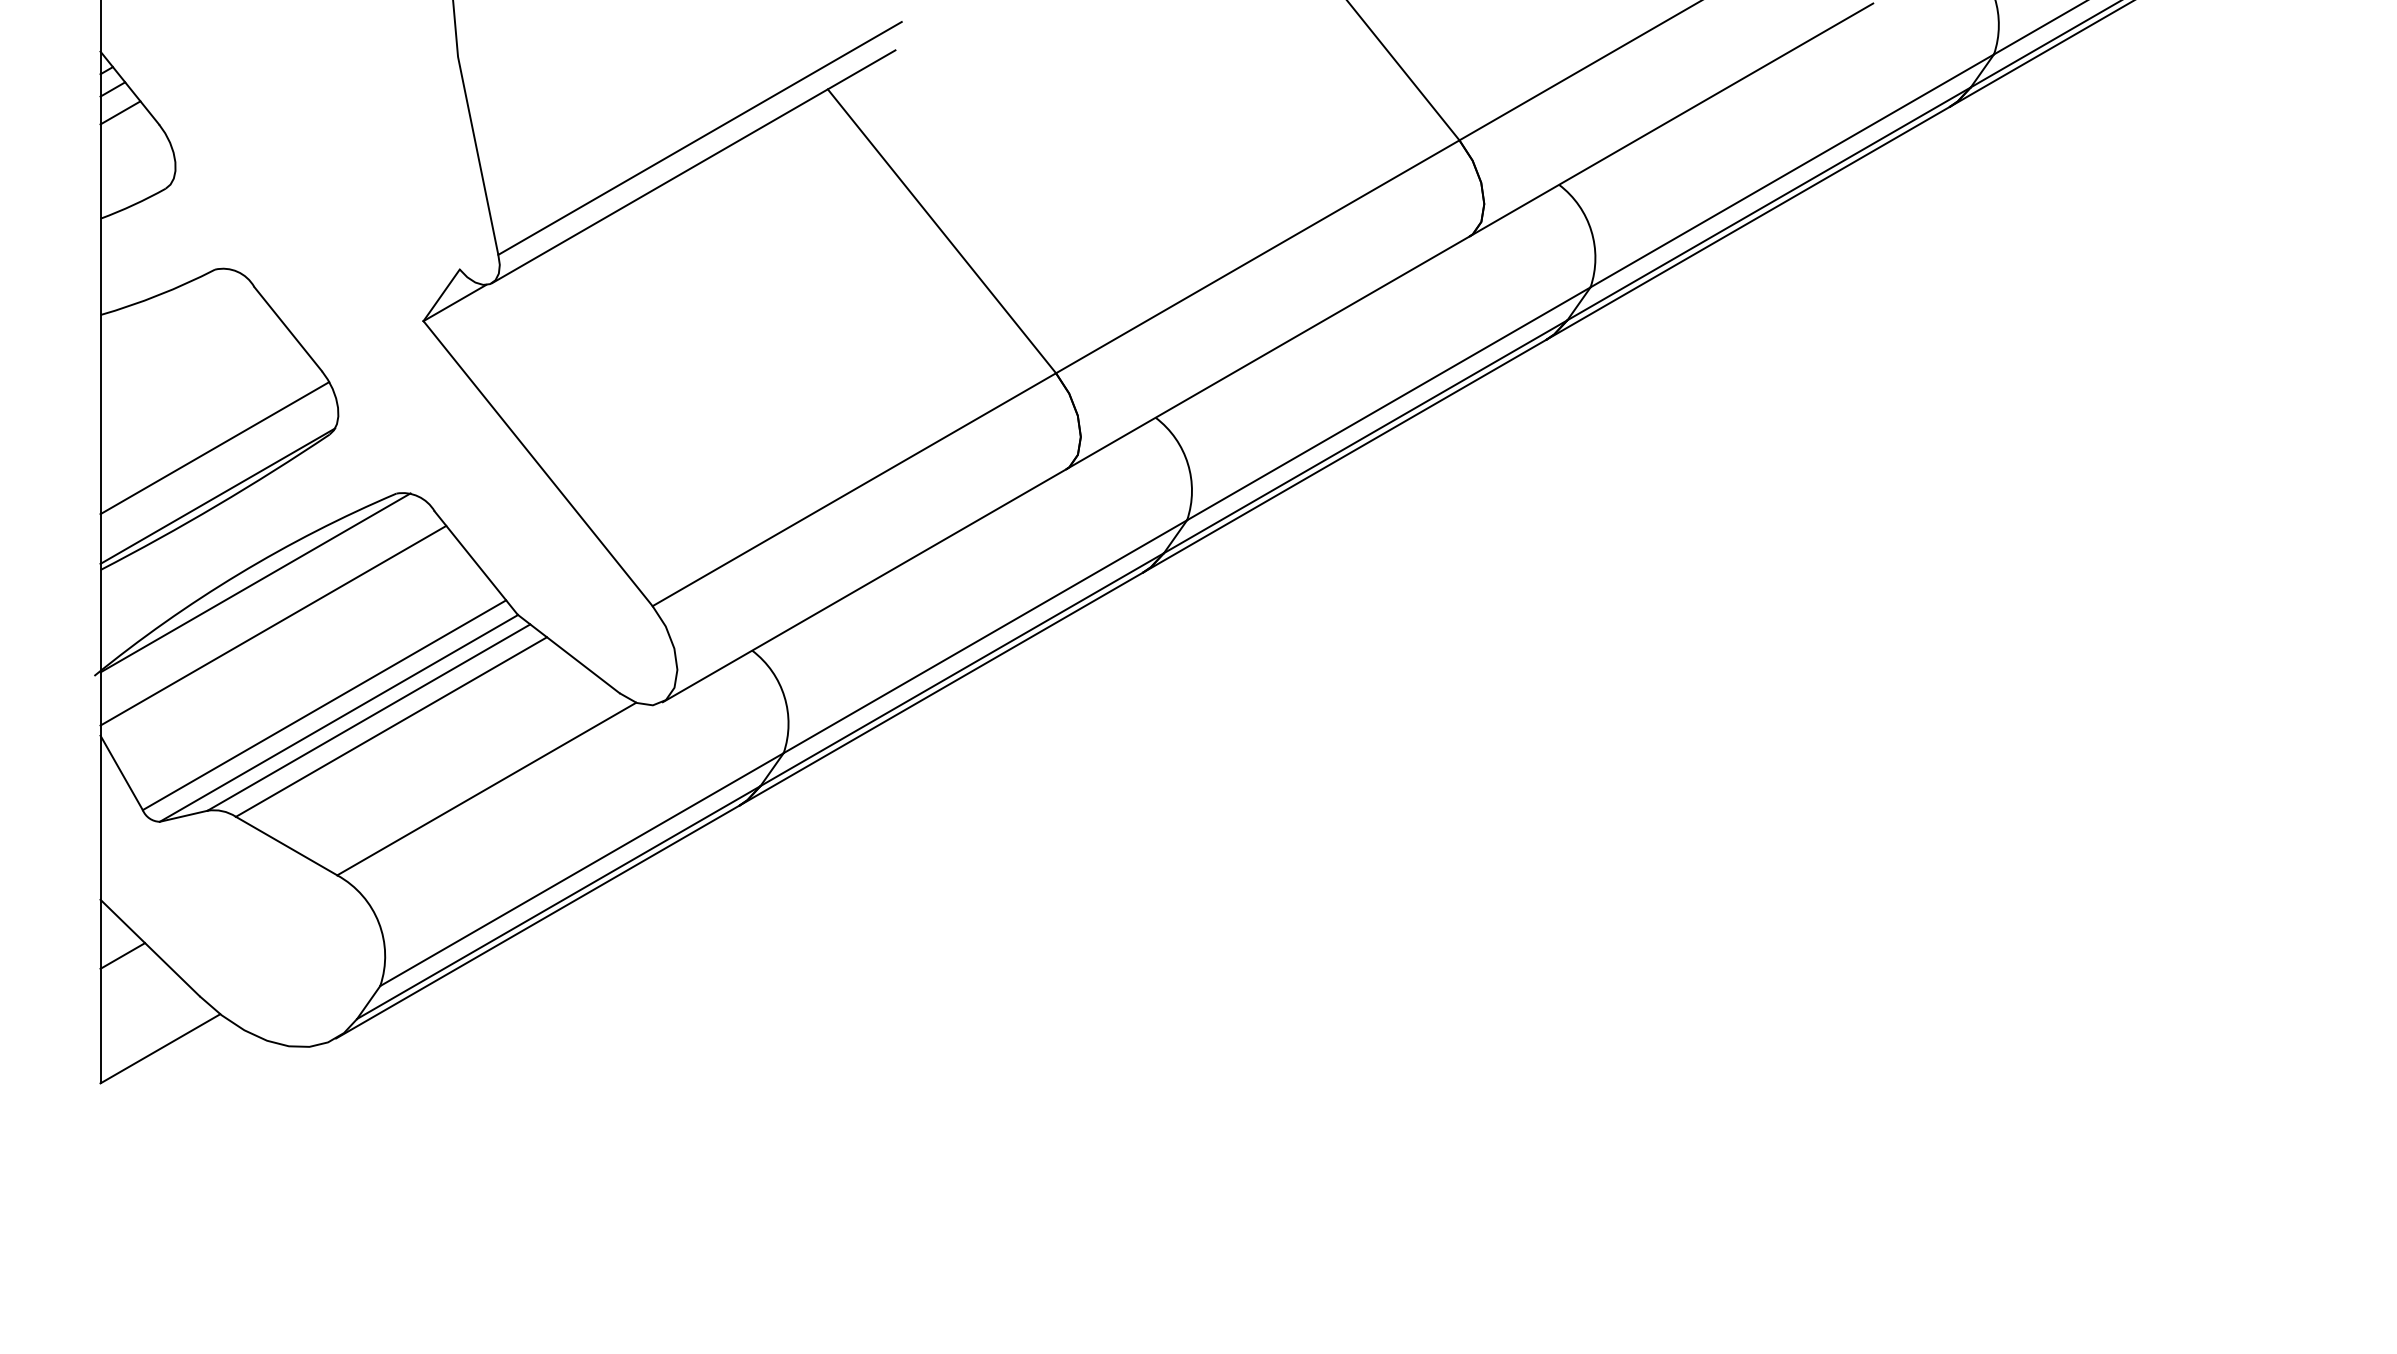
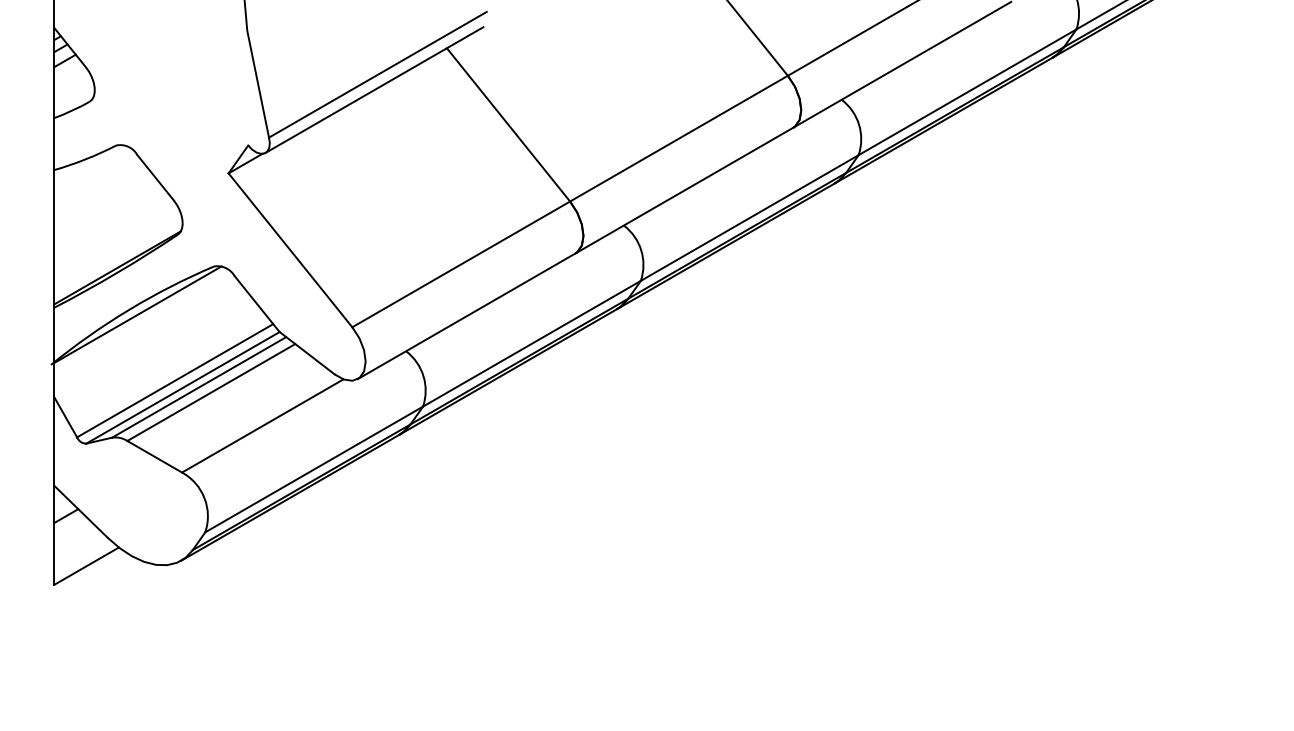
line: (213, 447) -> (115, 241), removed
line: (273, 625) -> (147, 337), removed

